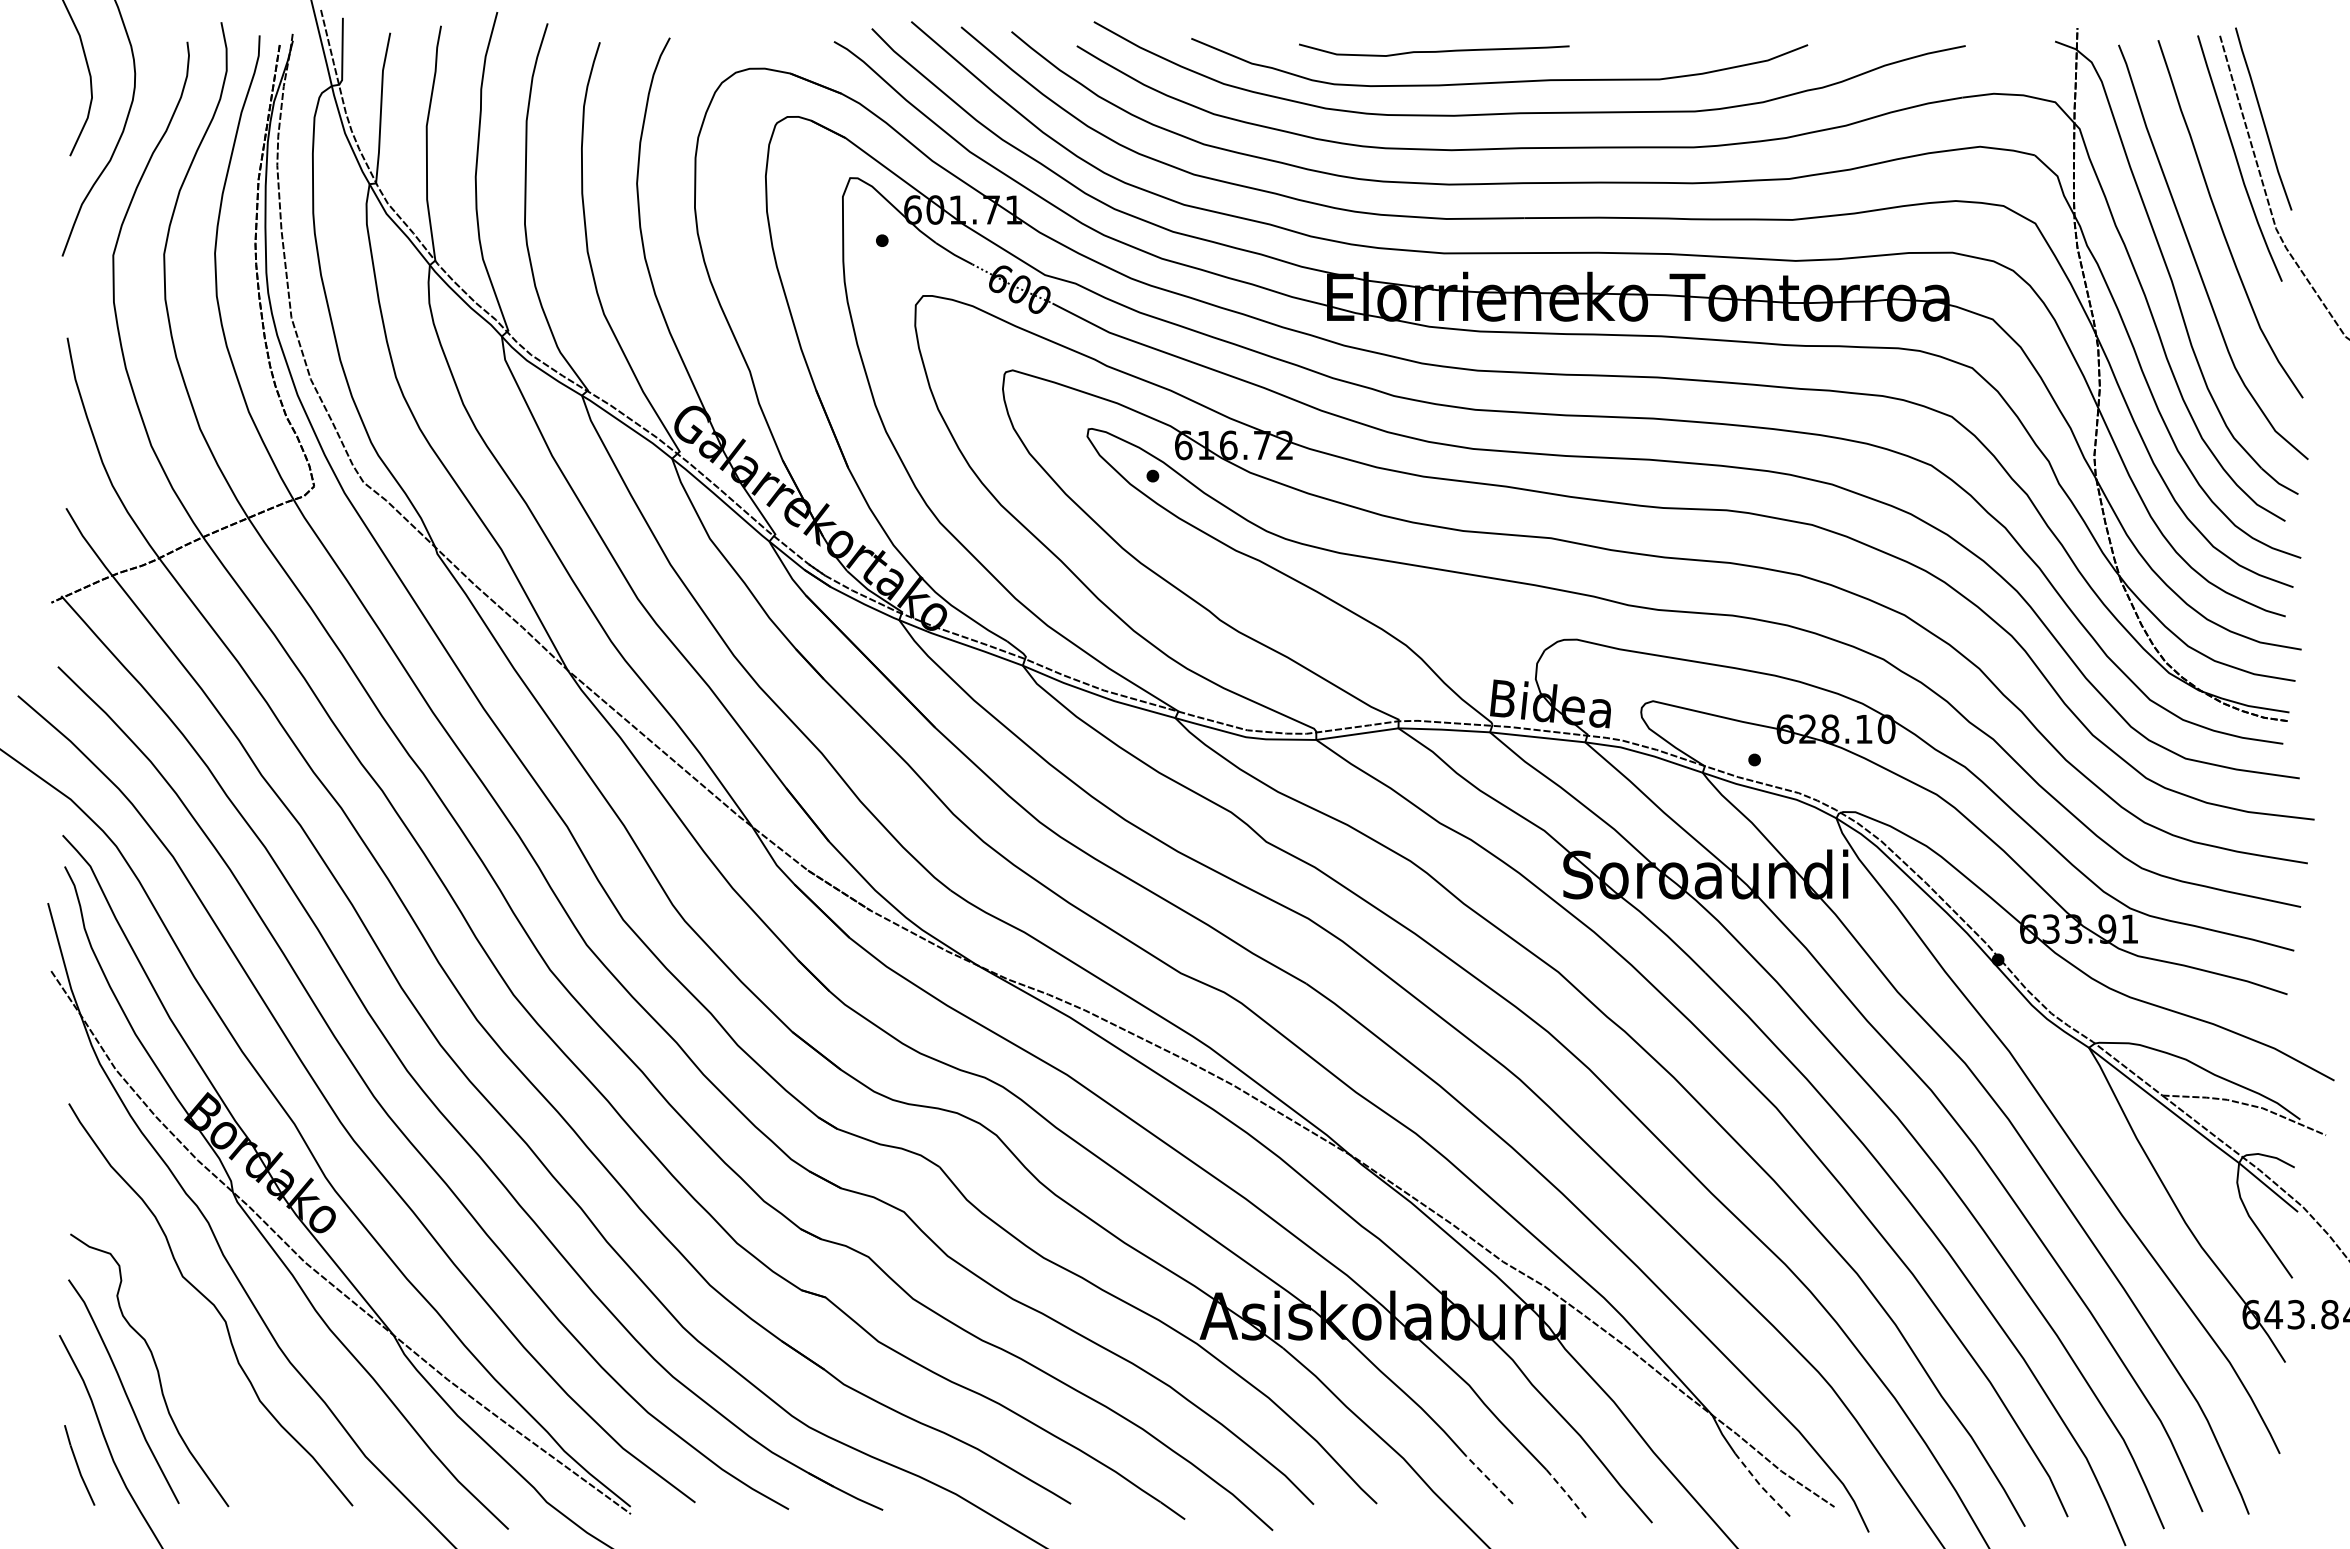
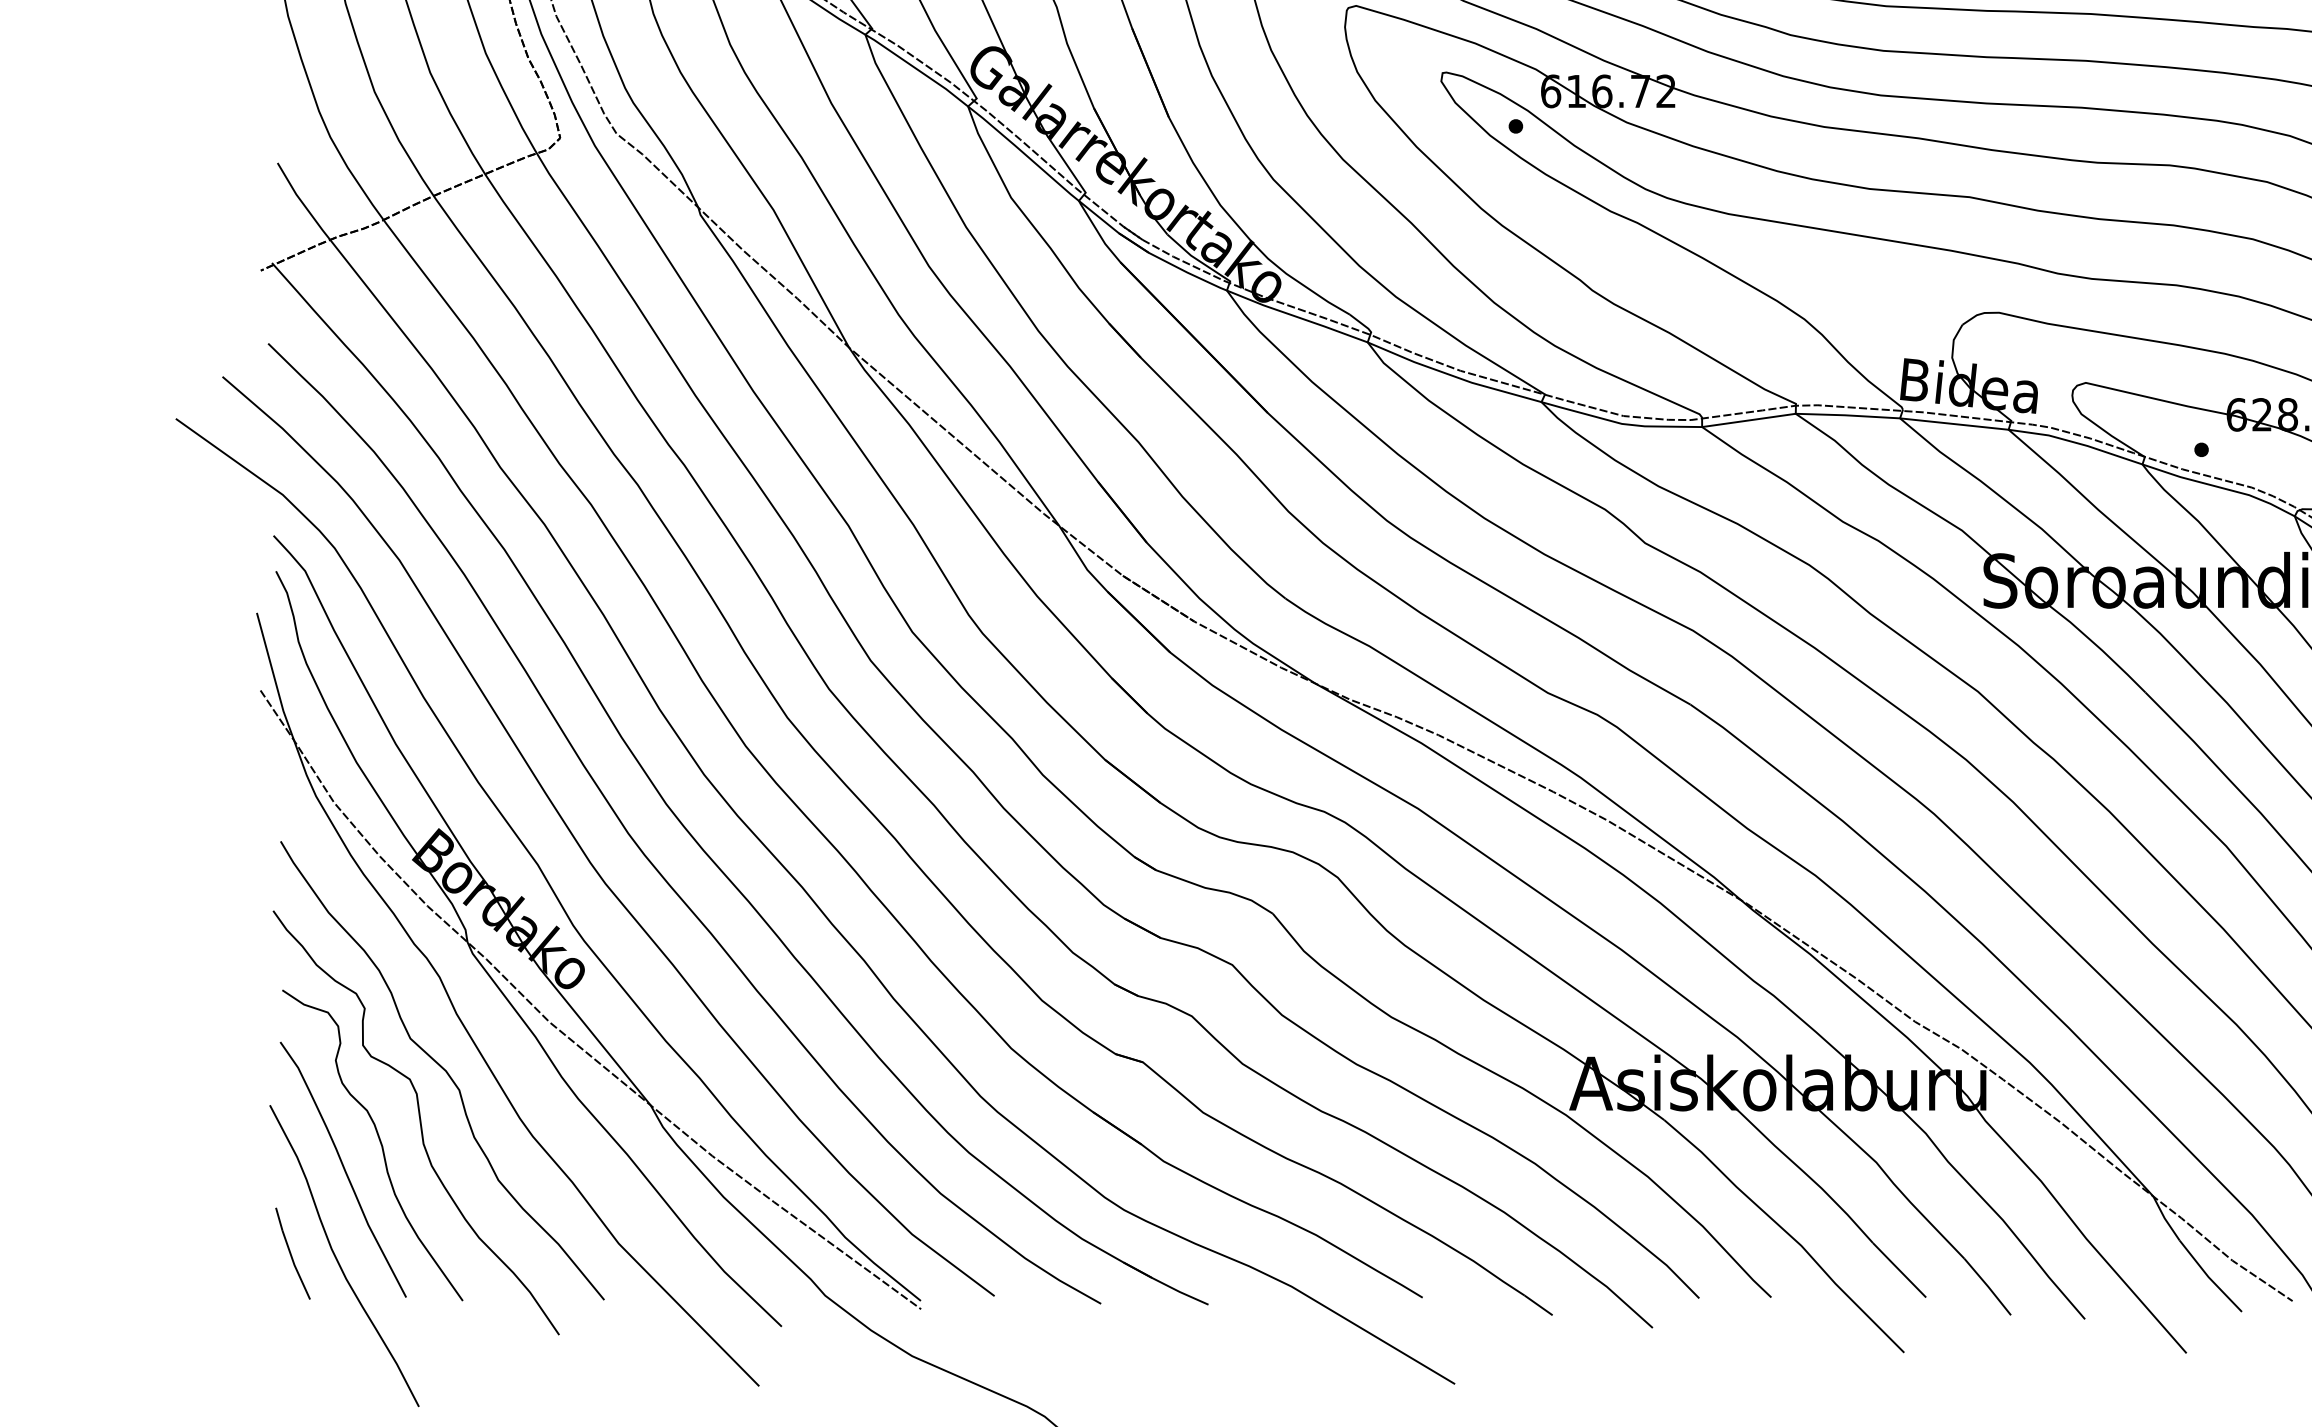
curve: (190, 1350) -> (419, 1122), added
line: (1489, 1479) -> (1899, 1269), dashed -> solid
line: (1760, 1486) -> (2208, 1277), dashed -> solid
line: (1567, 1494) -> (1988, 1286), dashed -> solid

